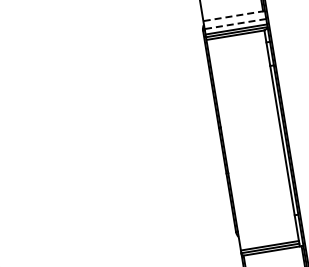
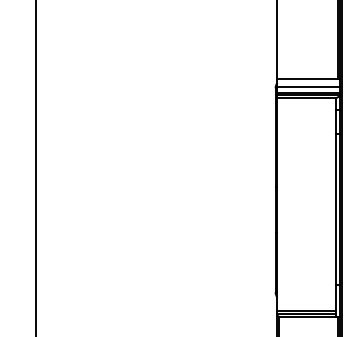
line: (234, 16) -> (308, 79), dashed -> solid
line: (235, 24) -> (308, 87), dashed -> solid

